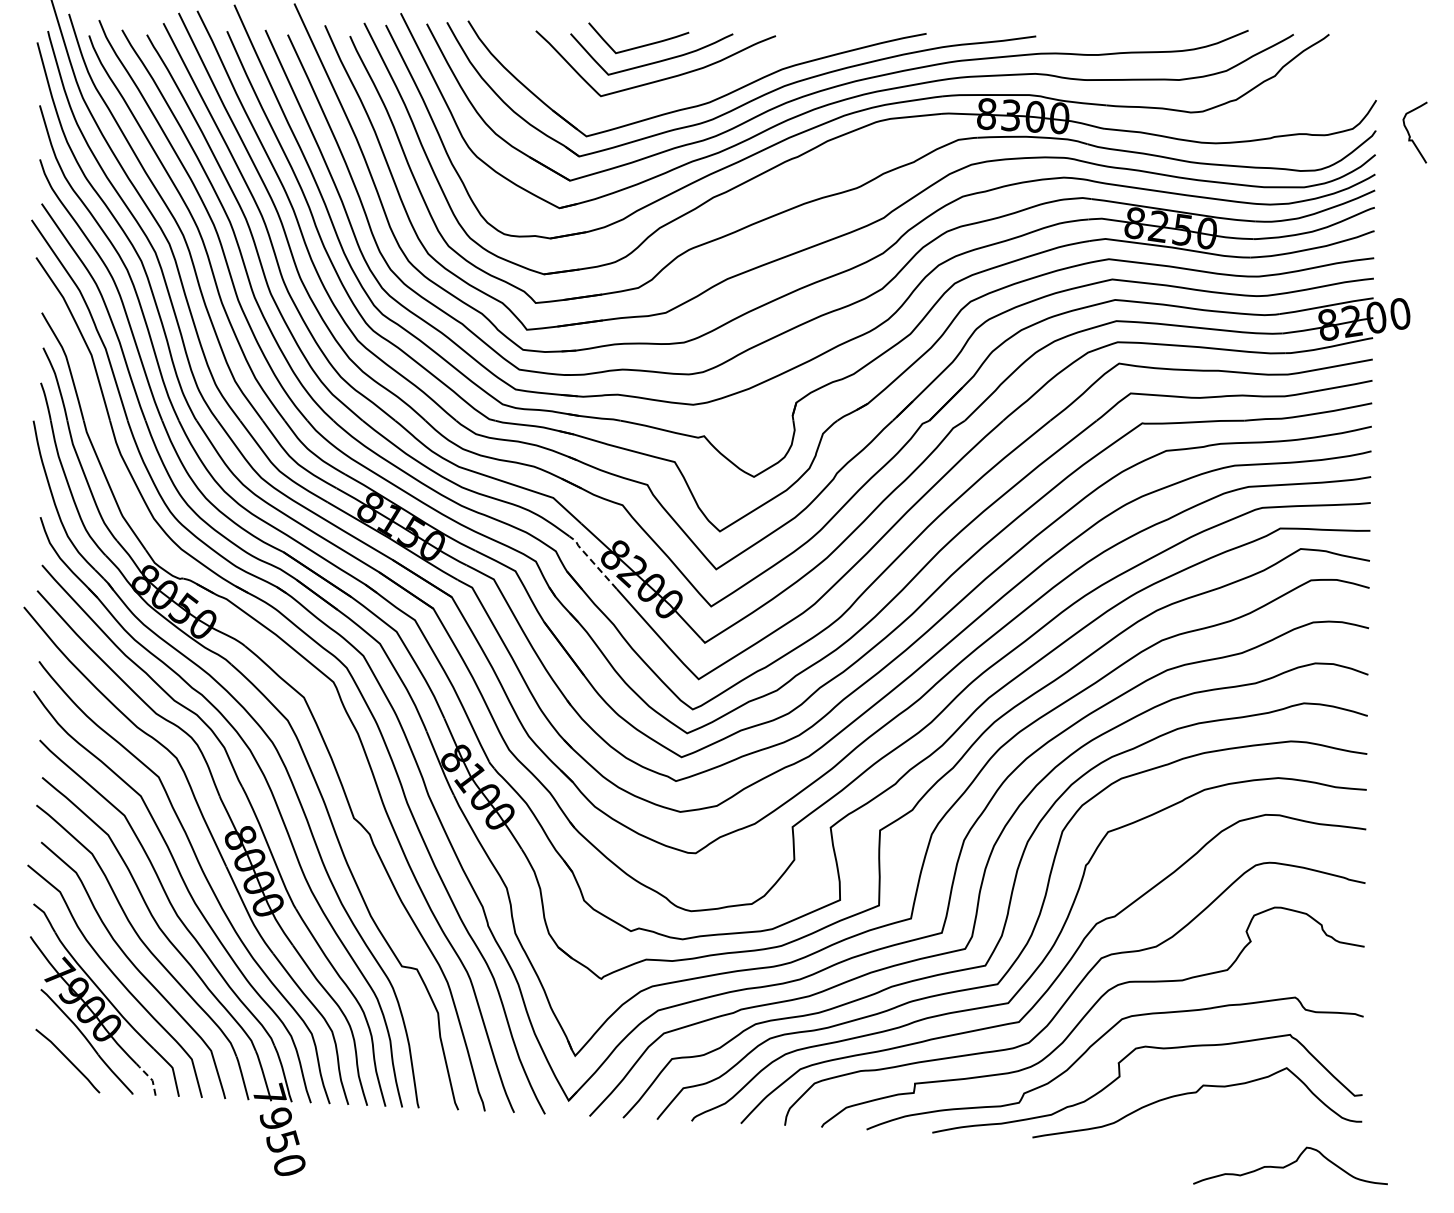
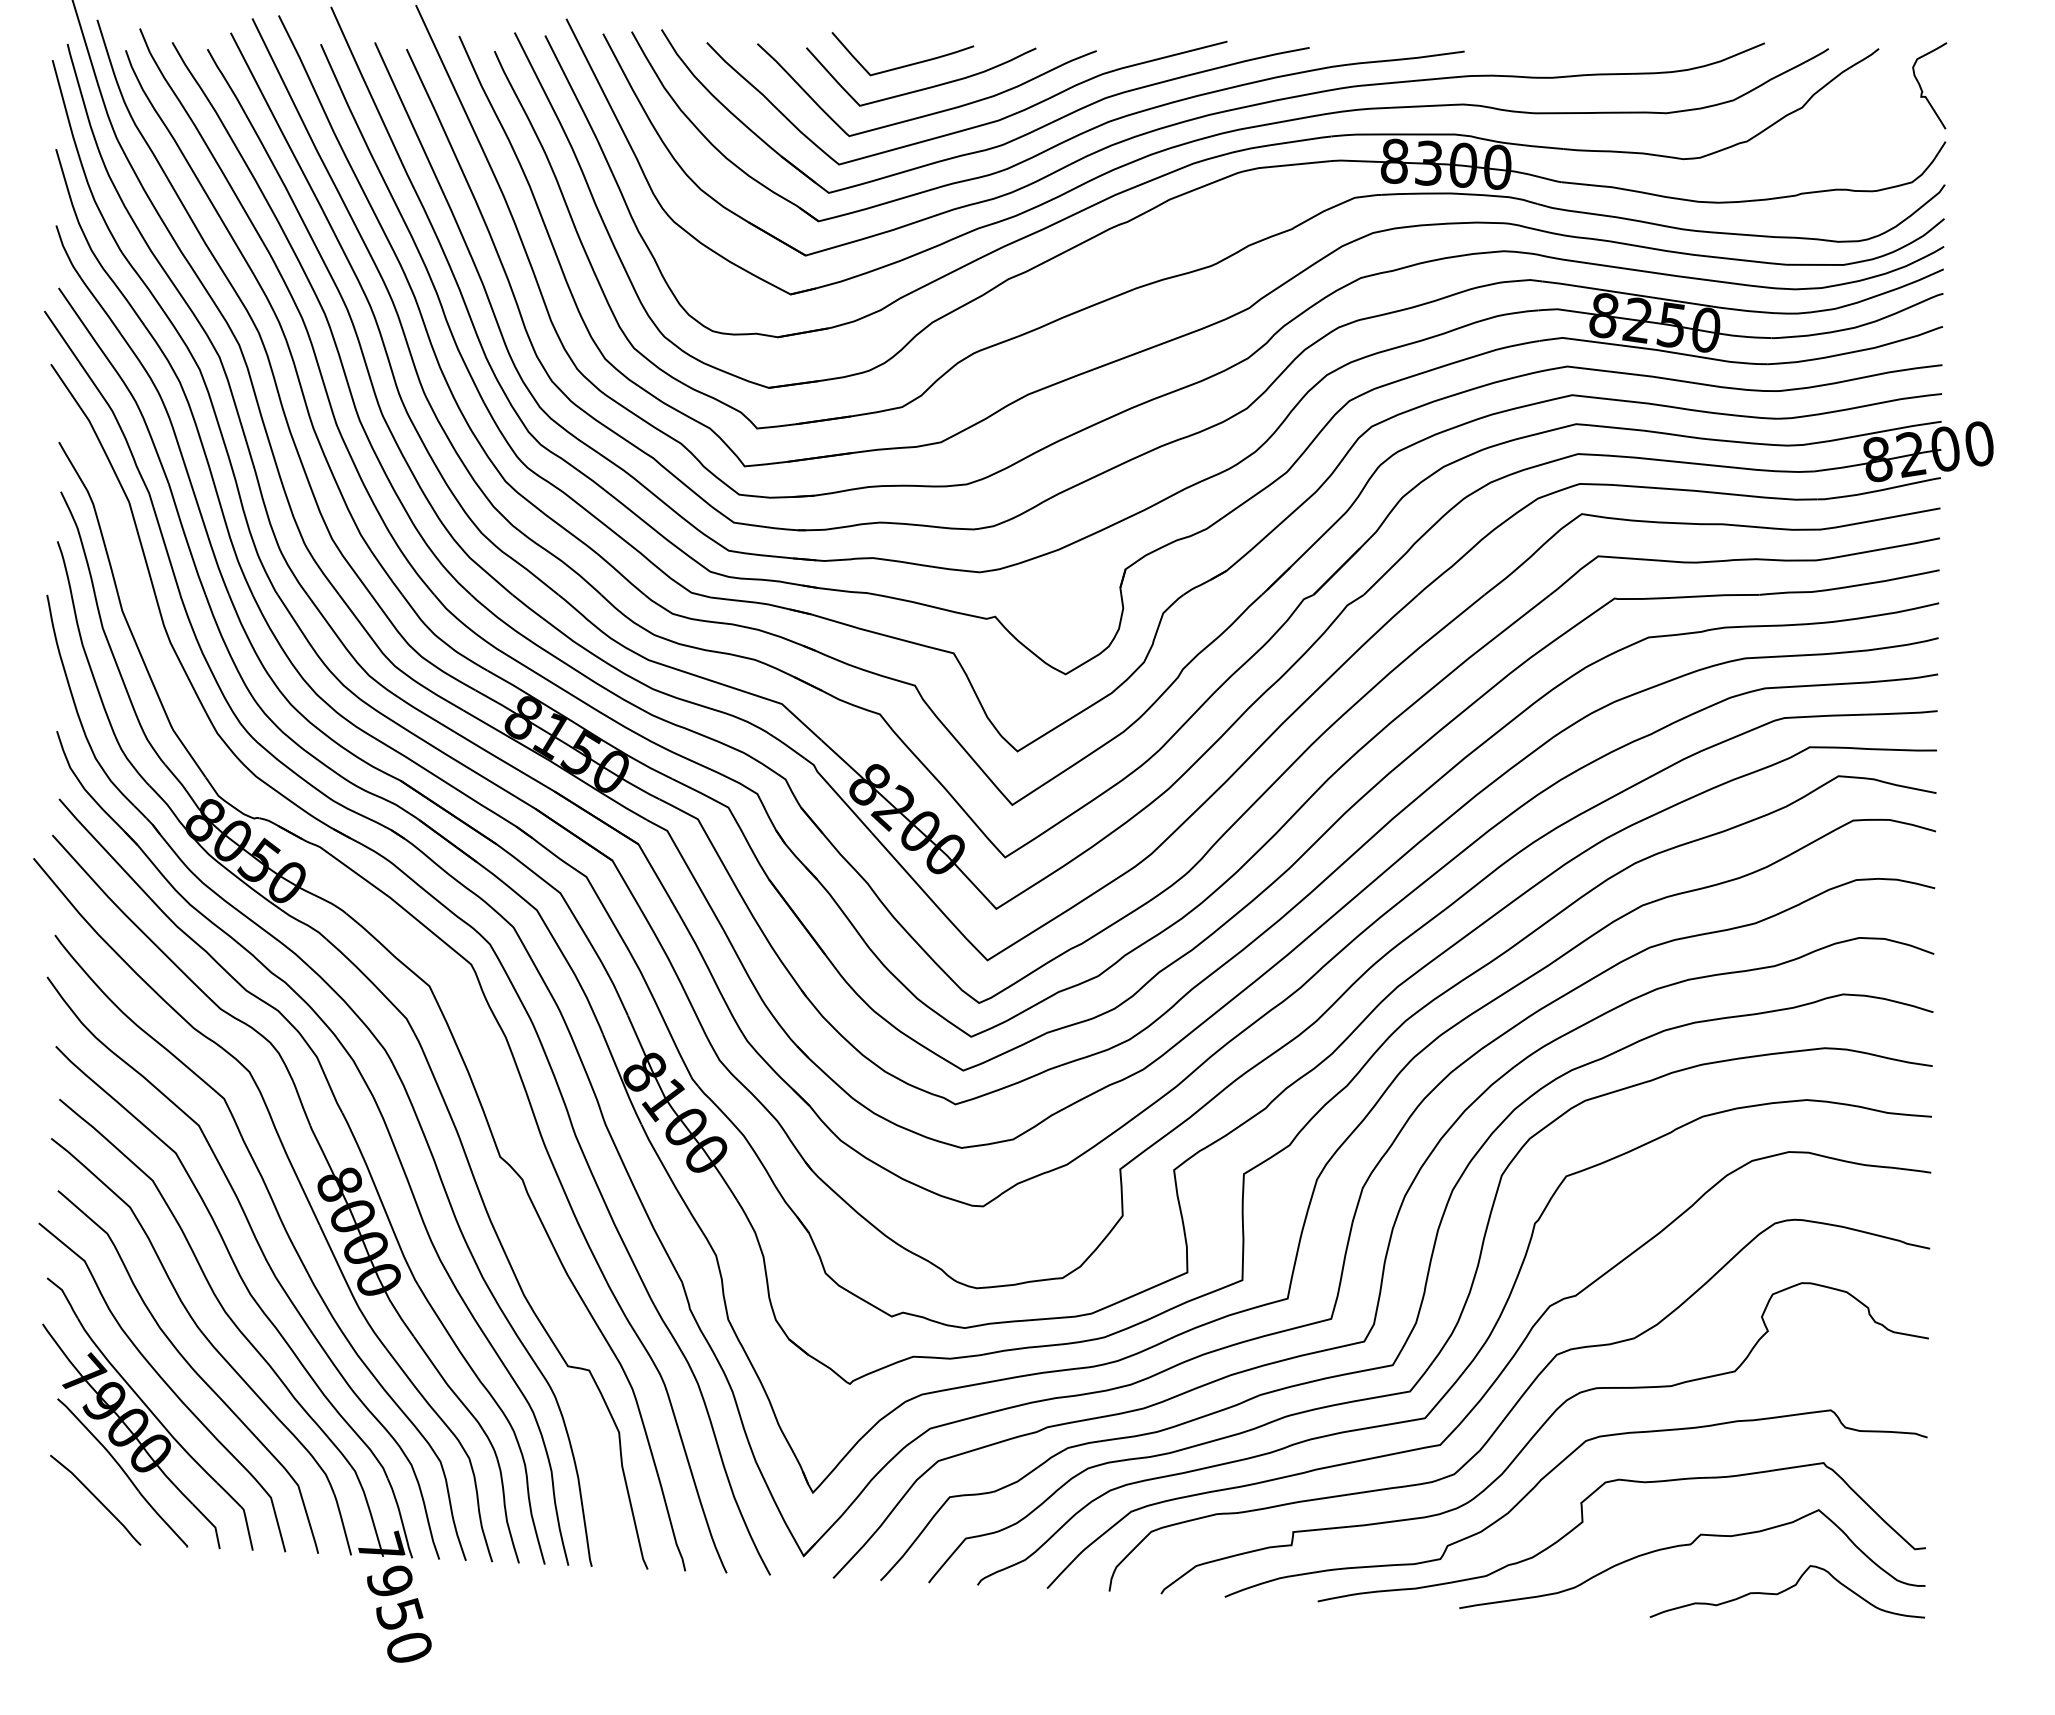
curve: (686, 89) -> (970, 126), added
curve: (1409, 132) -> (1921, 85), moved
line: (592, 561) -> (837, 793), dashed -> solid
line: (149, 1077) -> (211, 1523), dashed -> solid
curve: (1290, 1165) -> (1787, 1591), moved

